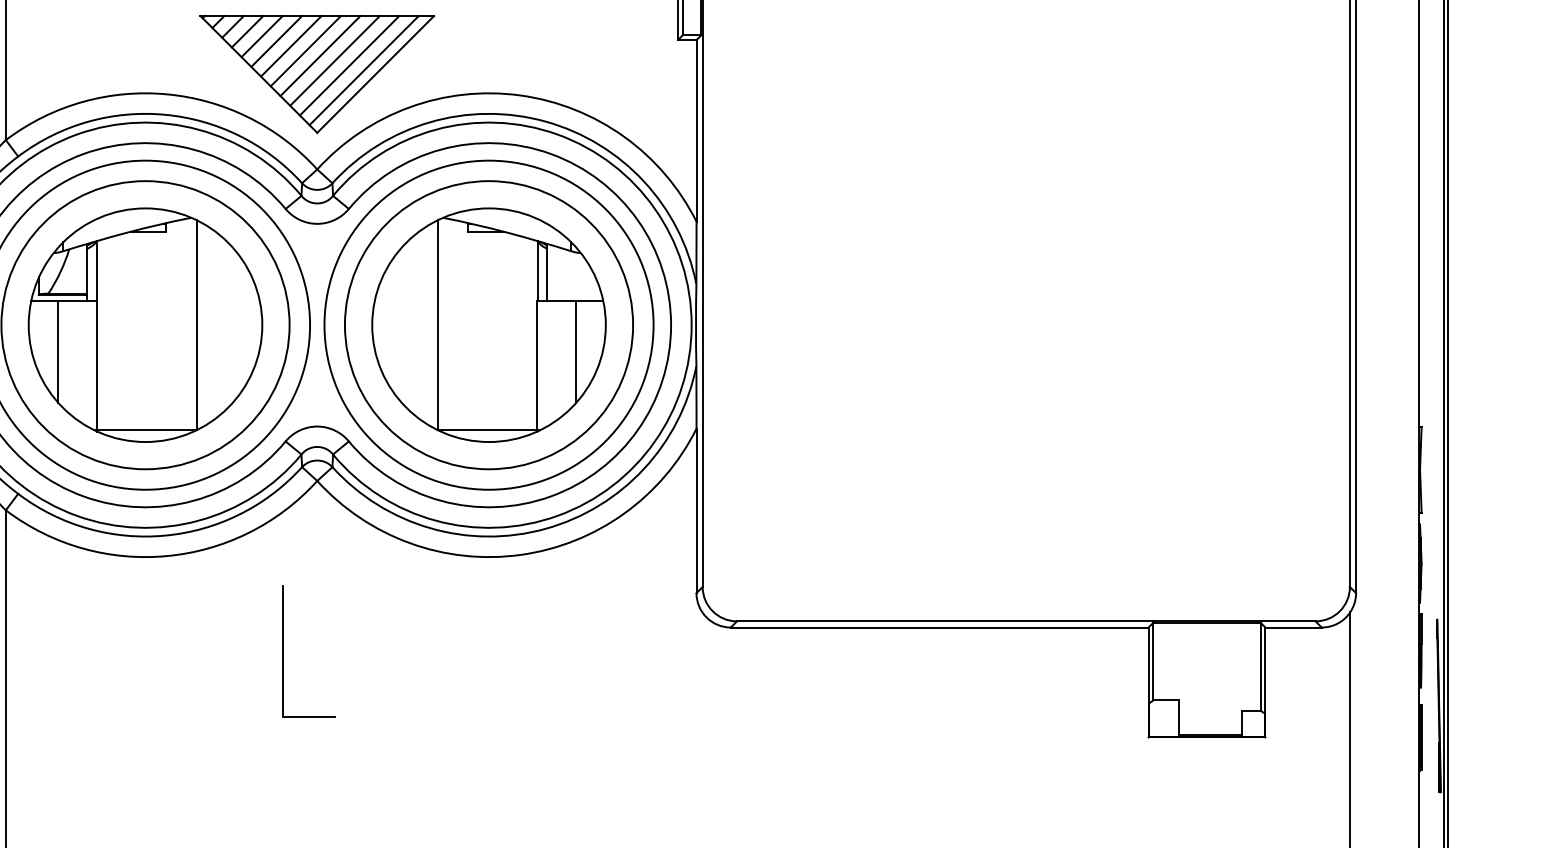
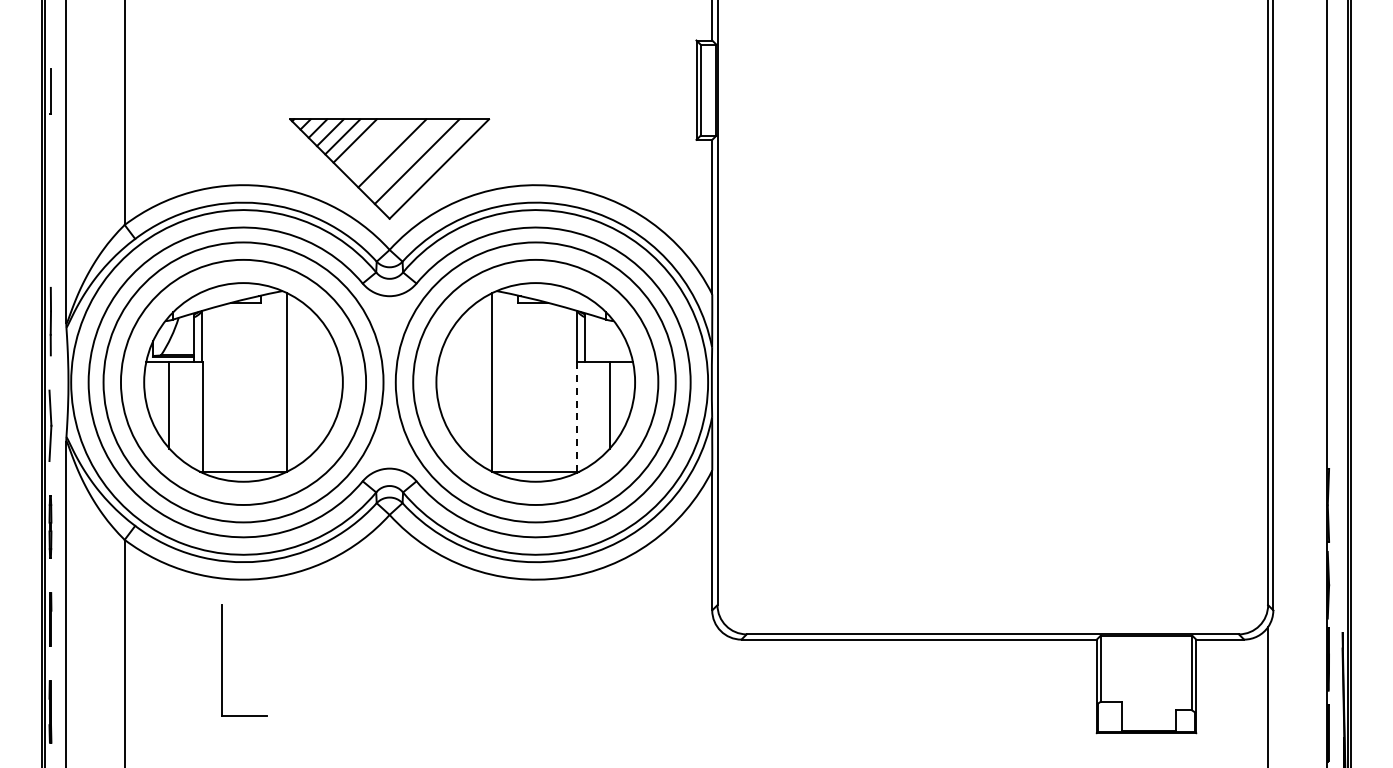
line: (291, 45) -> (367, 144), removed
line: (305, 51) -> (379, 149), removed
line: (334, 60) -> (404, 157), removed
line: (364, 70) -> (429, 165), removed
line: (536, 365) -> (576, 416), solid -> dashed
part: (283, 652) -> (222, 660), moved

